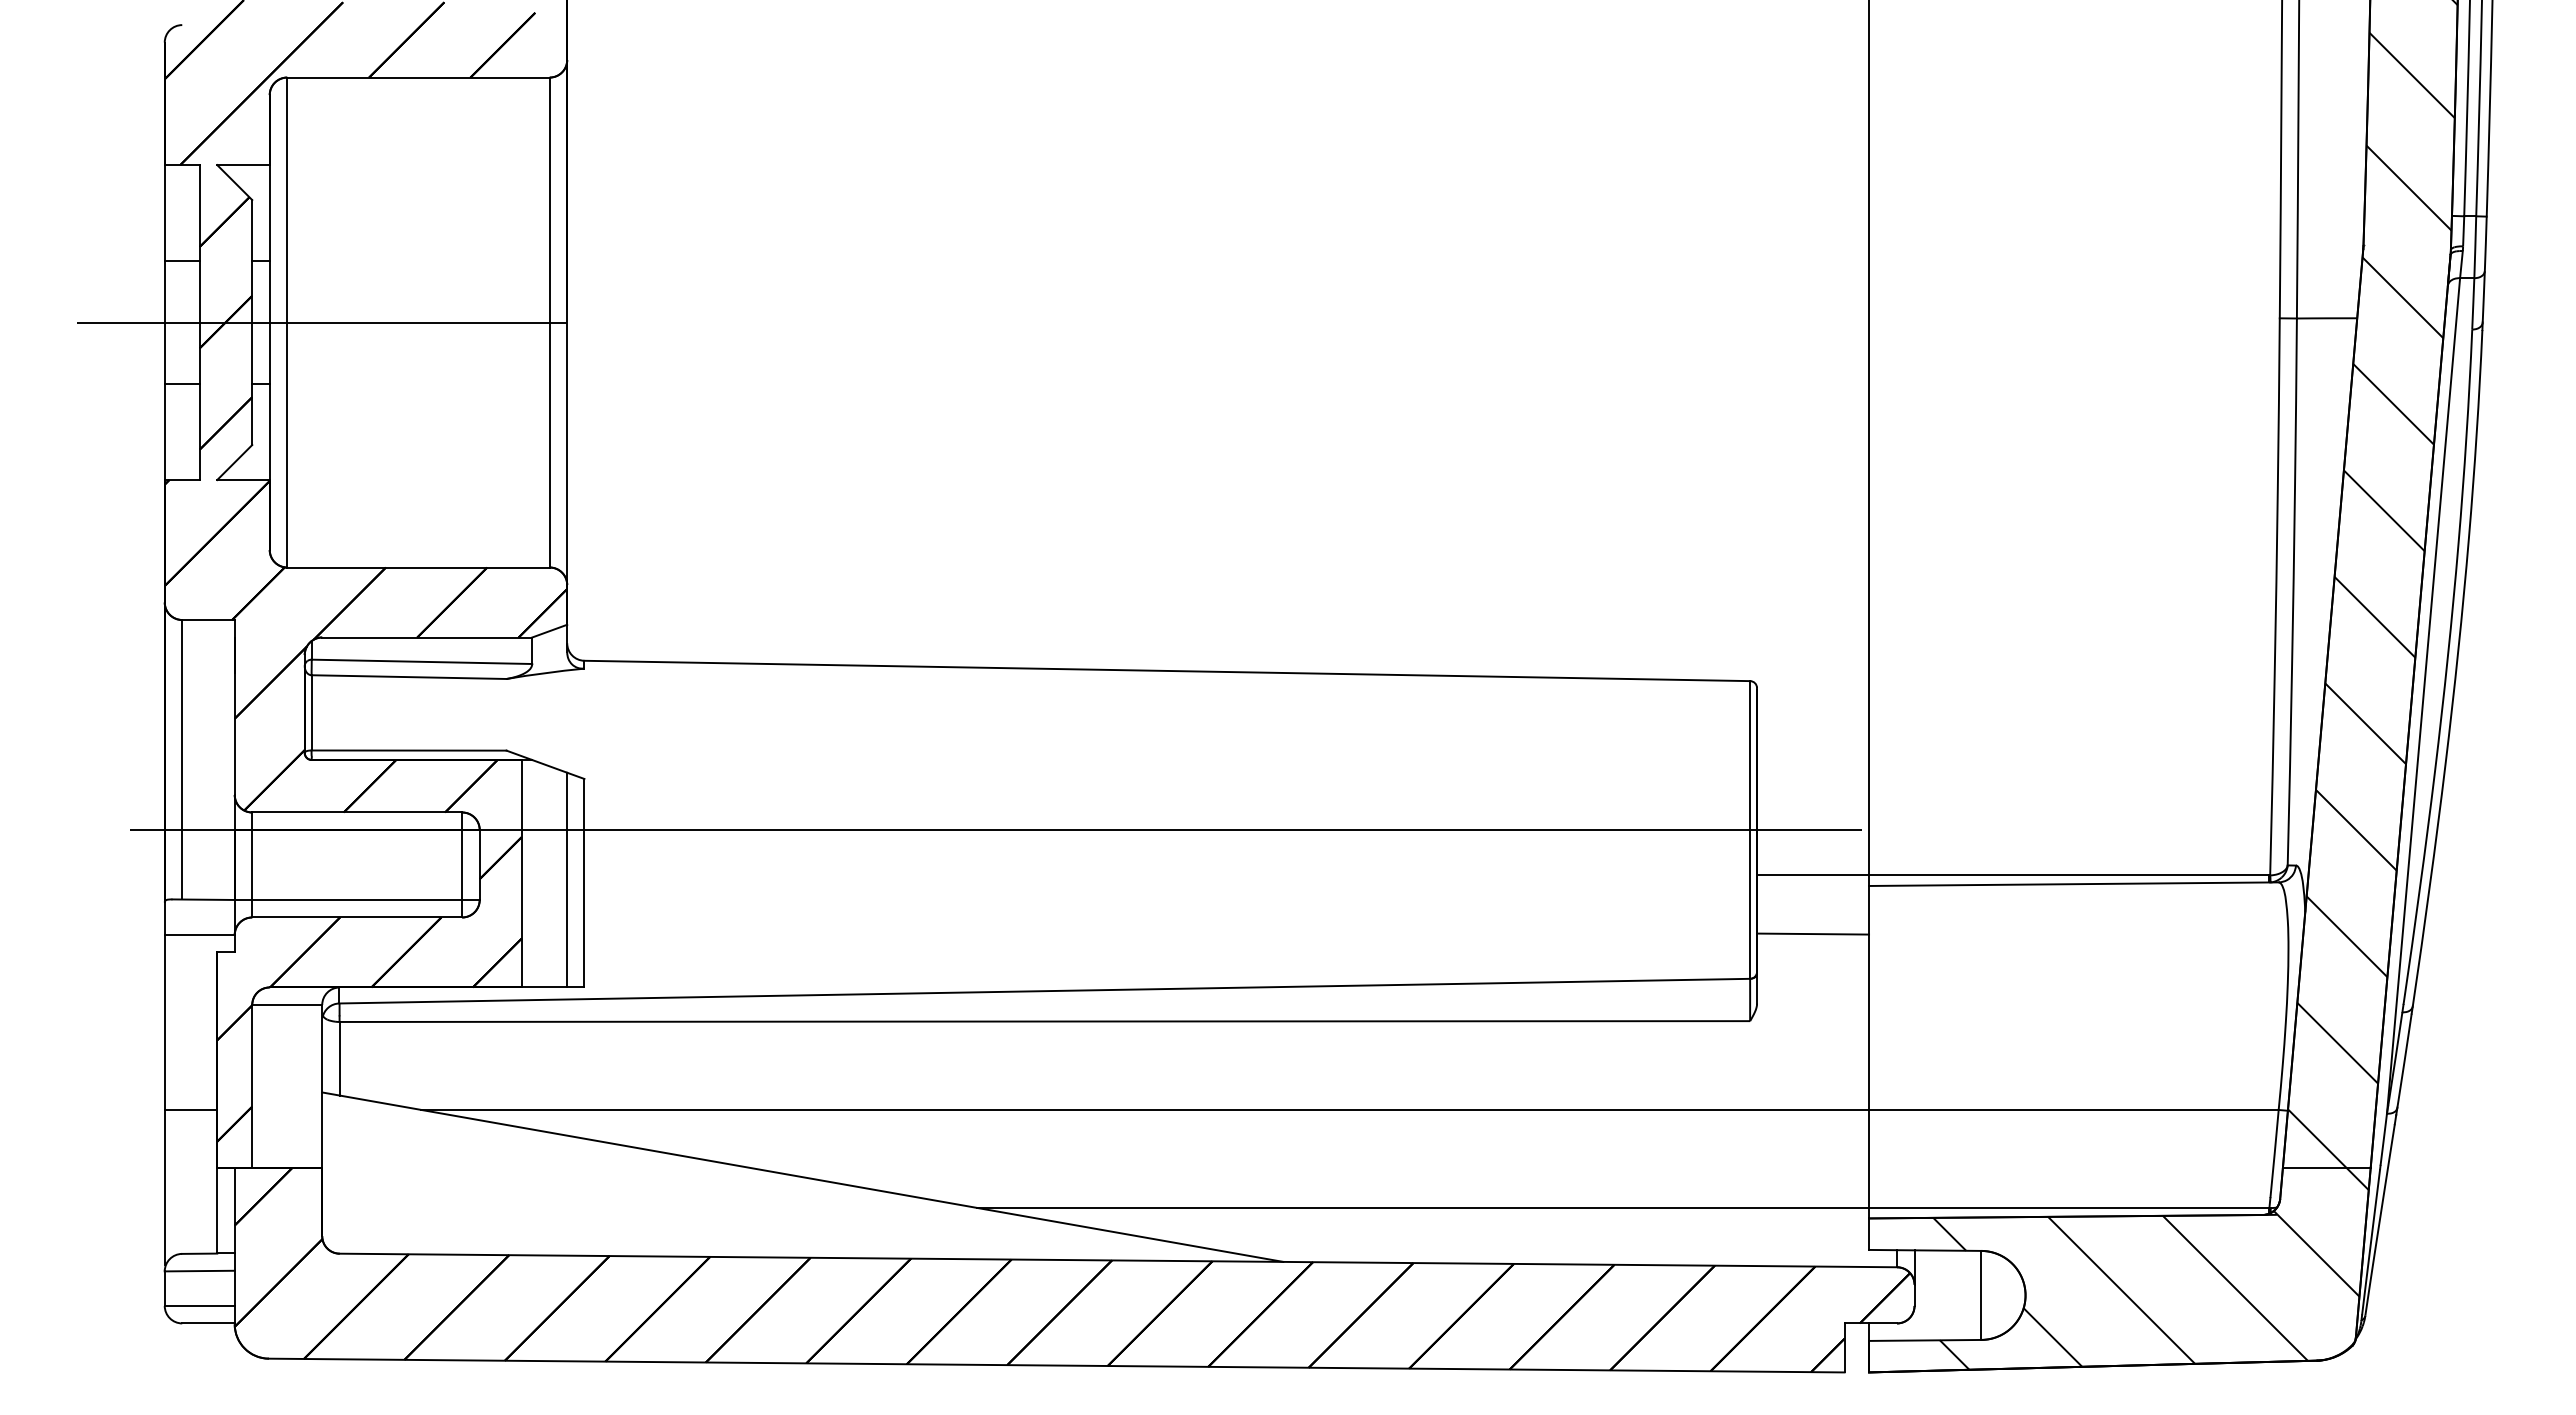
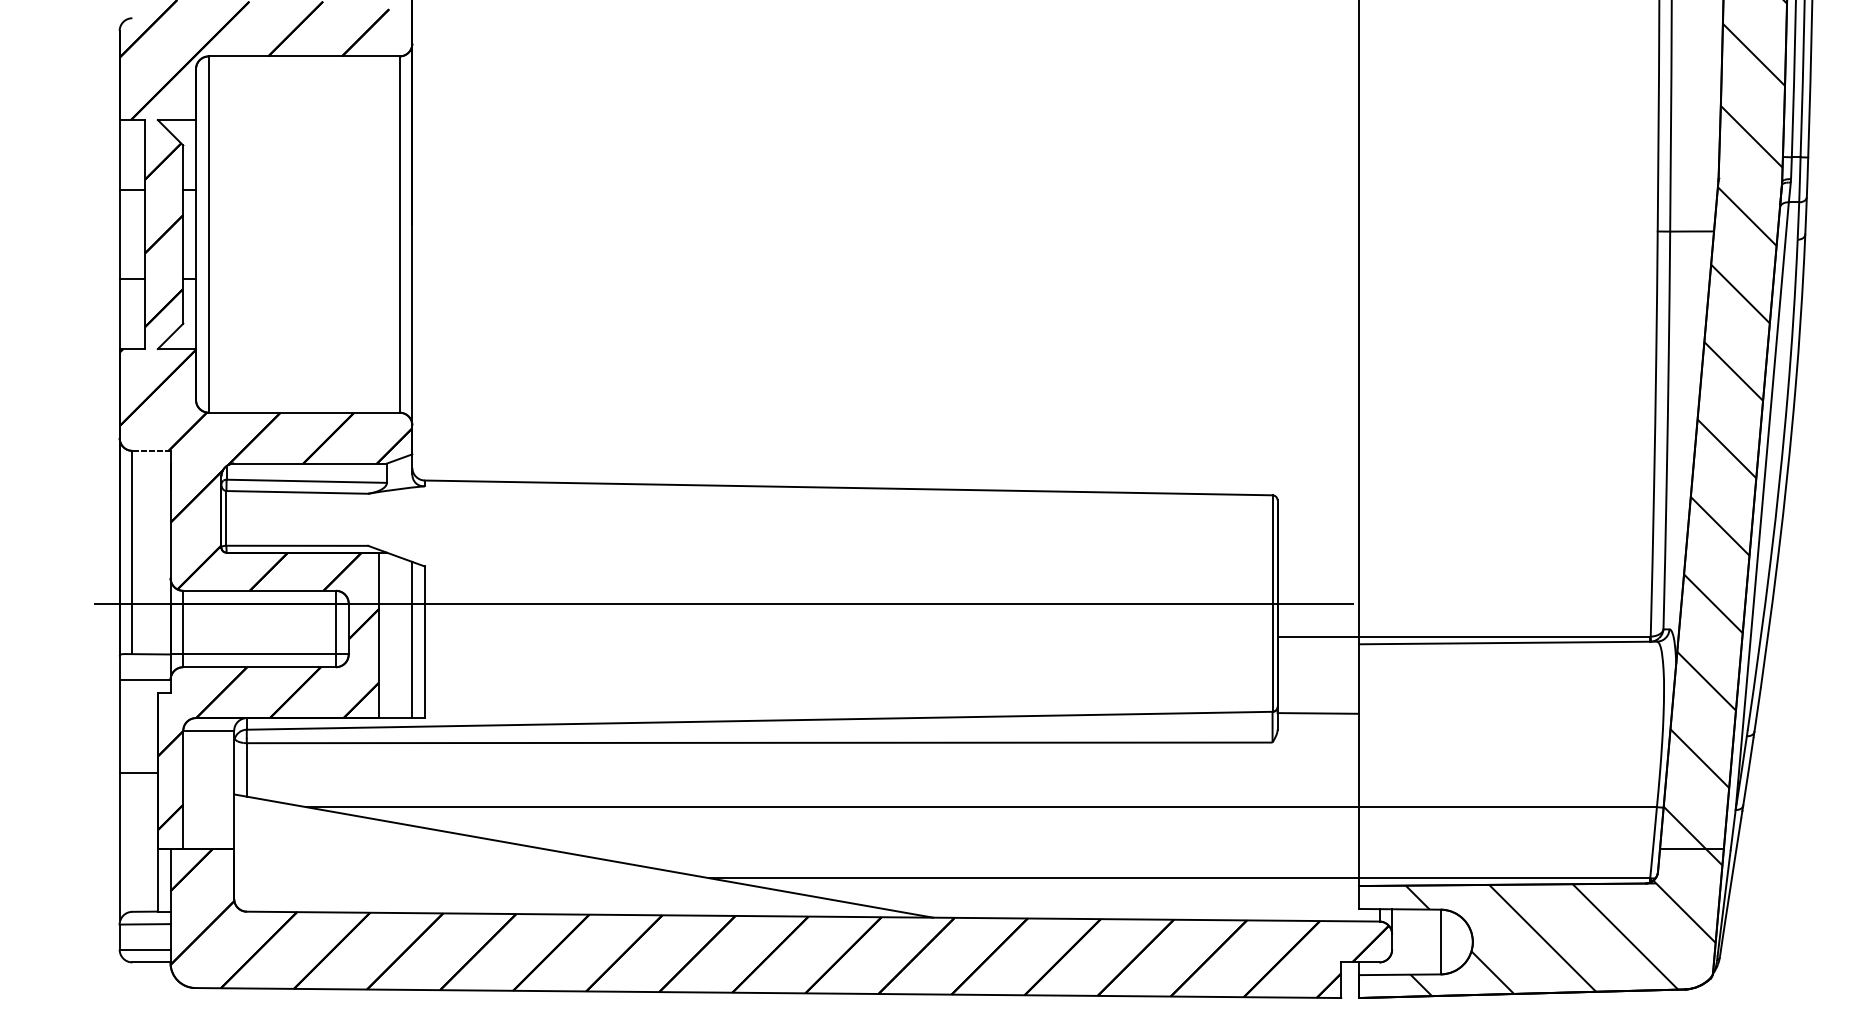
line: (322, 322) -> (234, 234), removed
line: (208, 620) -> (151, 451), solid -> dashed
line: (1813, 933) -> (1318, 713), moved
line: (190, 1109) -> (138, 772), moved

